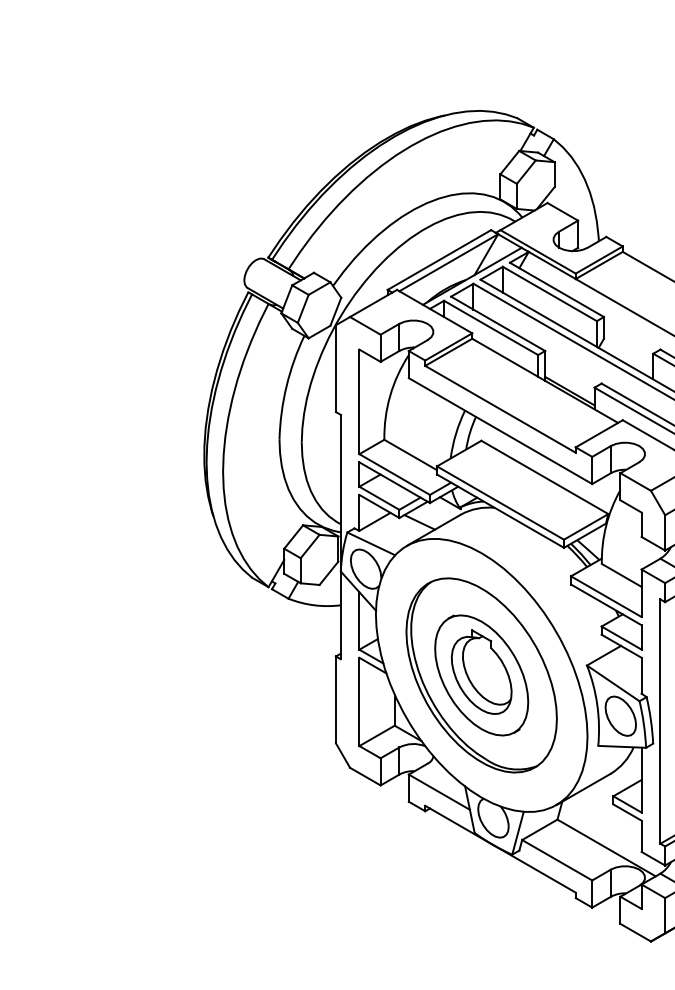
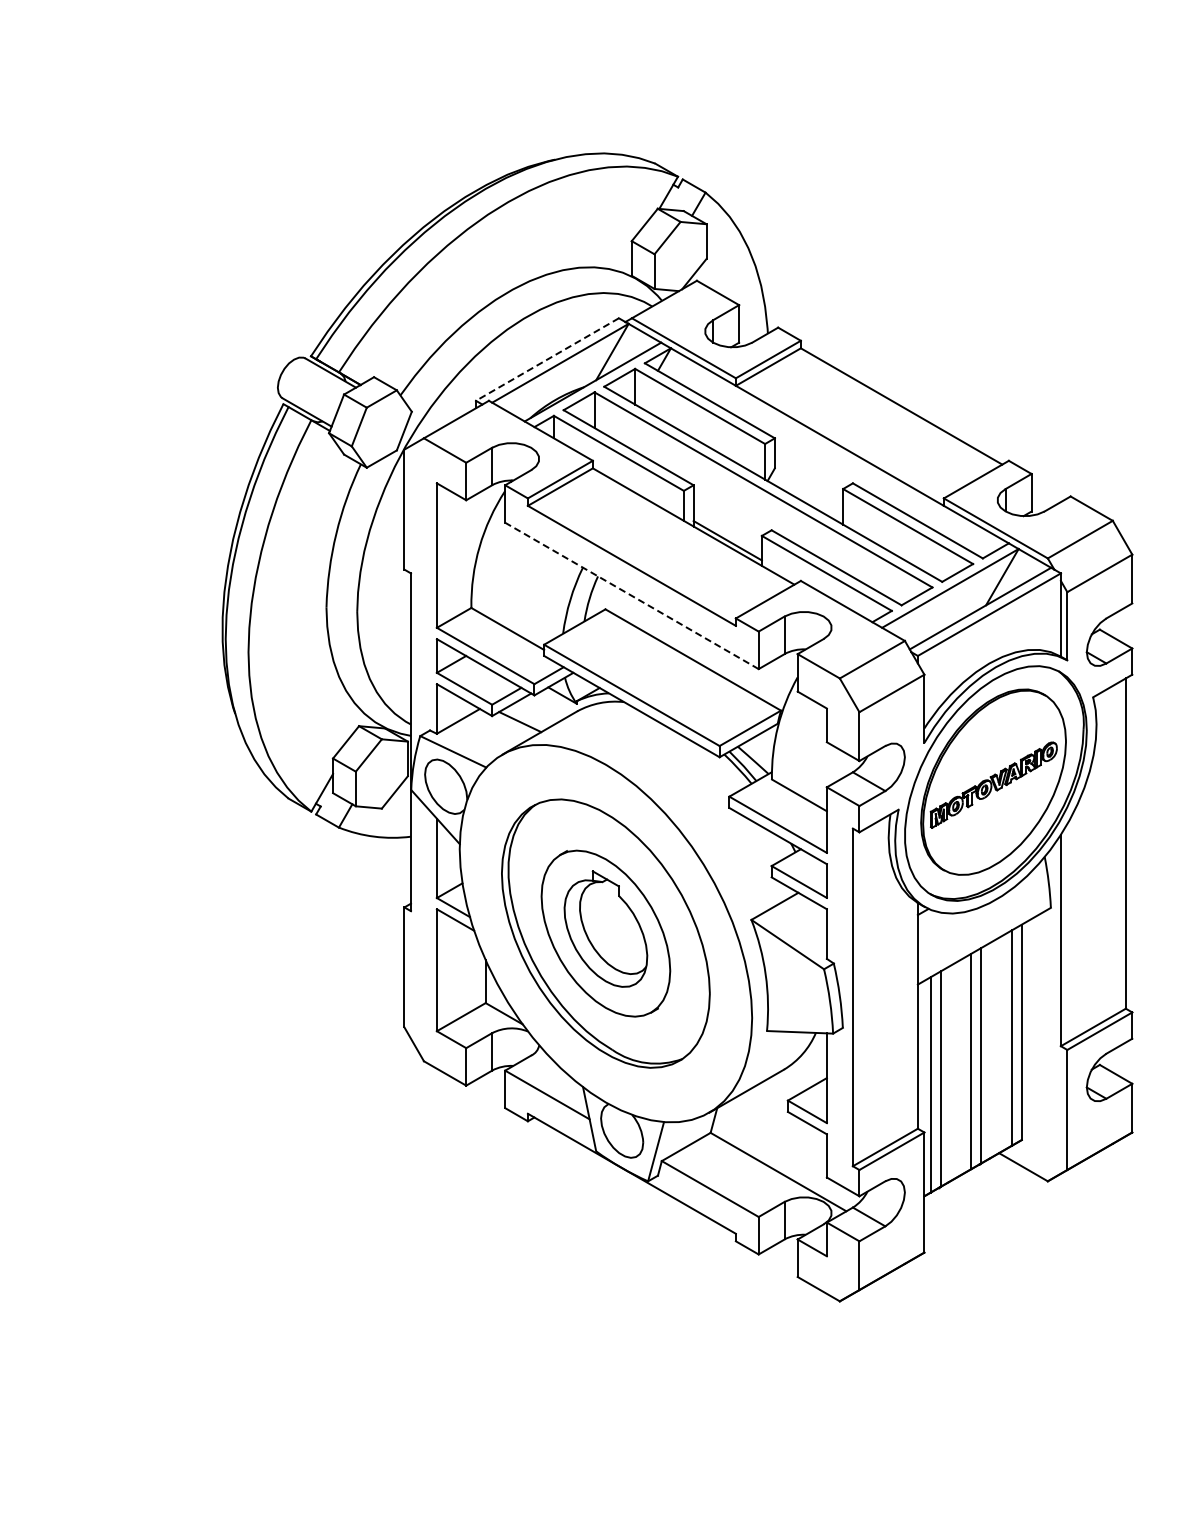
line: (439, 260) -> (547, 359), solid -> dashed
line: (500, 430) -> (631, 595), solid -> dashed
part: (621, 715) -> (798, 989), removed

